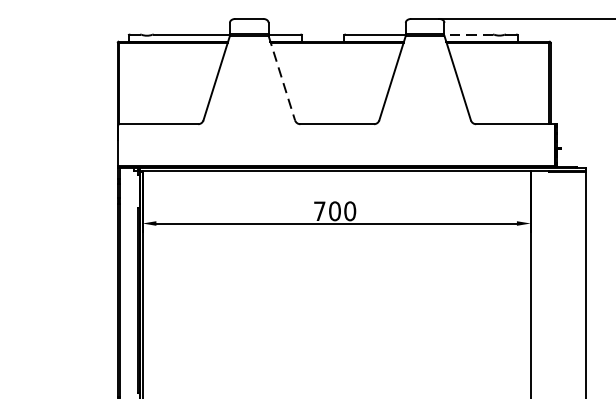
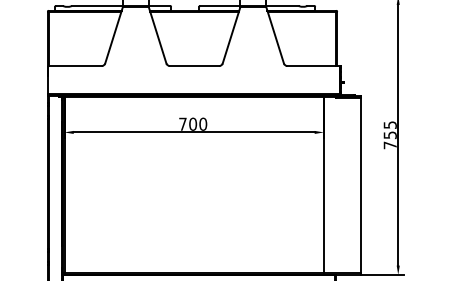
line: (468, 35) -> (282, 6), dashed -> solid
line: (281, 78) -> (157, 35), dashed -> solid

